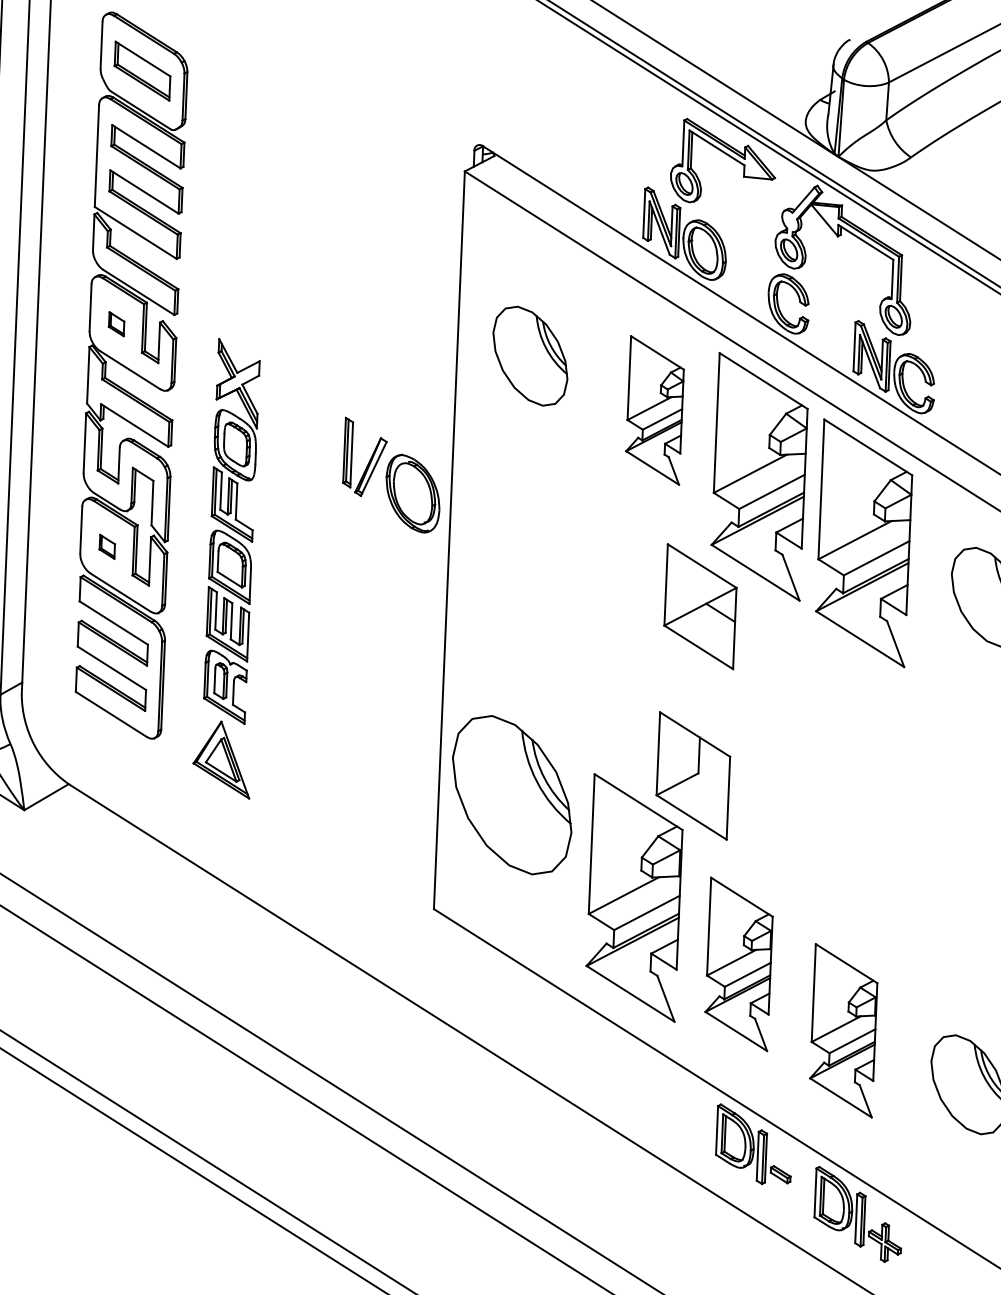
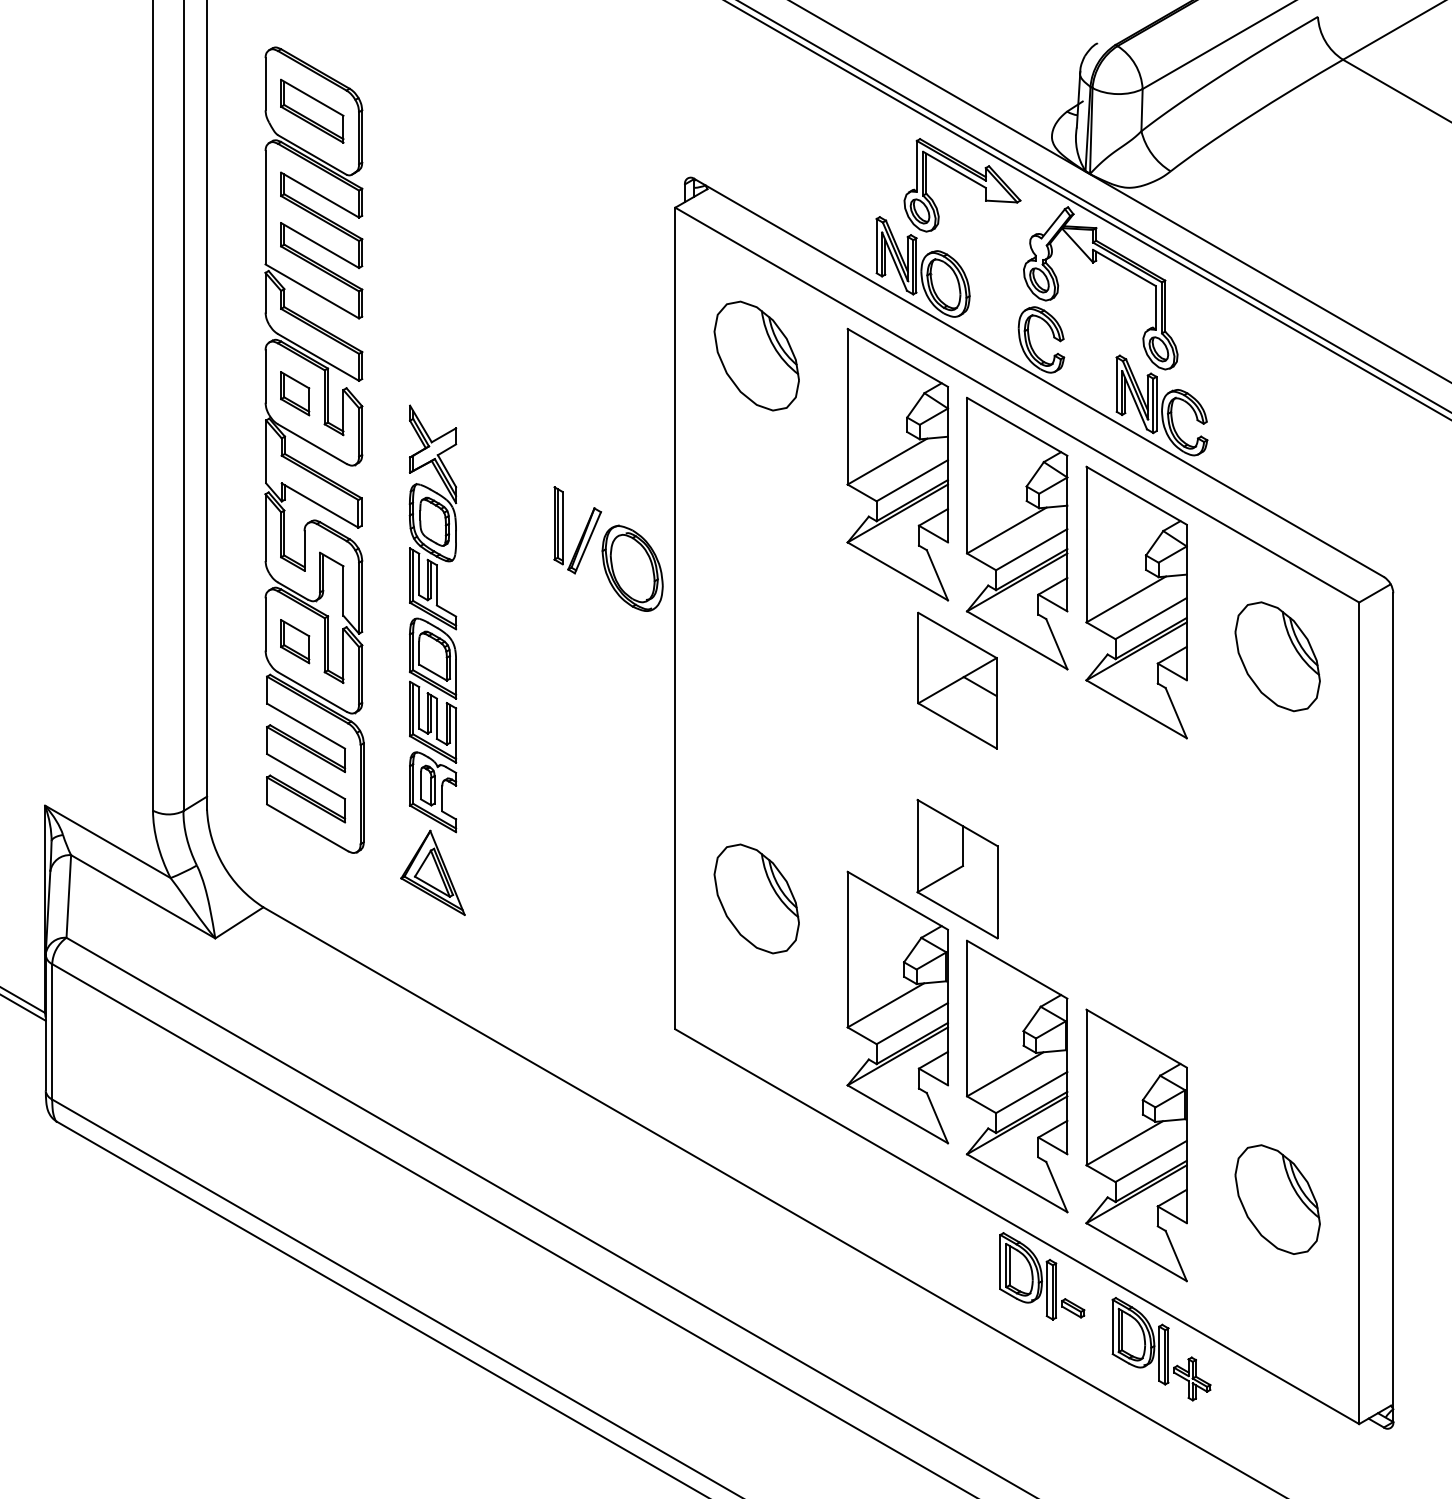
part: (116, 323) -> (295, 393), size x1.67
part: (530, 355) -> (756, 355), moved
part: (654, 410) -> (897, 464), size x1.67
part: (107, 546) -> (295, 641), size x1.67
part: (511, 794) -> (756, 898), size x0.62
part: (738, 964) -> (1016, 1076), size x1.43
part: (843, 1030) -> (1136, 1145), size x1.43

